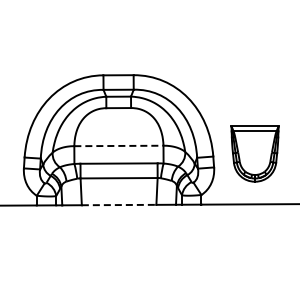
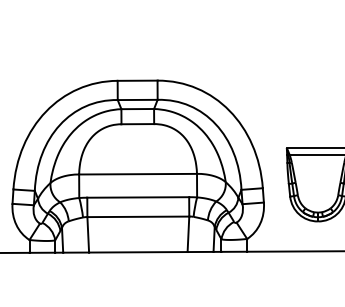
line: (118, 145) -> (137, 173), dashed -> solid
line: (119, 205) -> (138, 252), dashed -> solid

